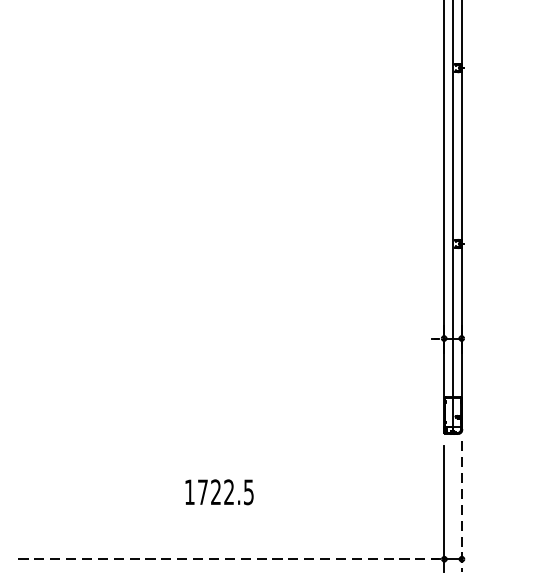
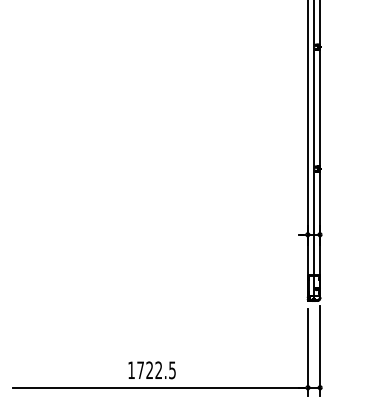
text: (218, 492) -> (151, 370), moved
line: (462, 506) -> (320, 351), dashed -> solid
line: (228, 558) -> (158, 387), dashed -> solid

